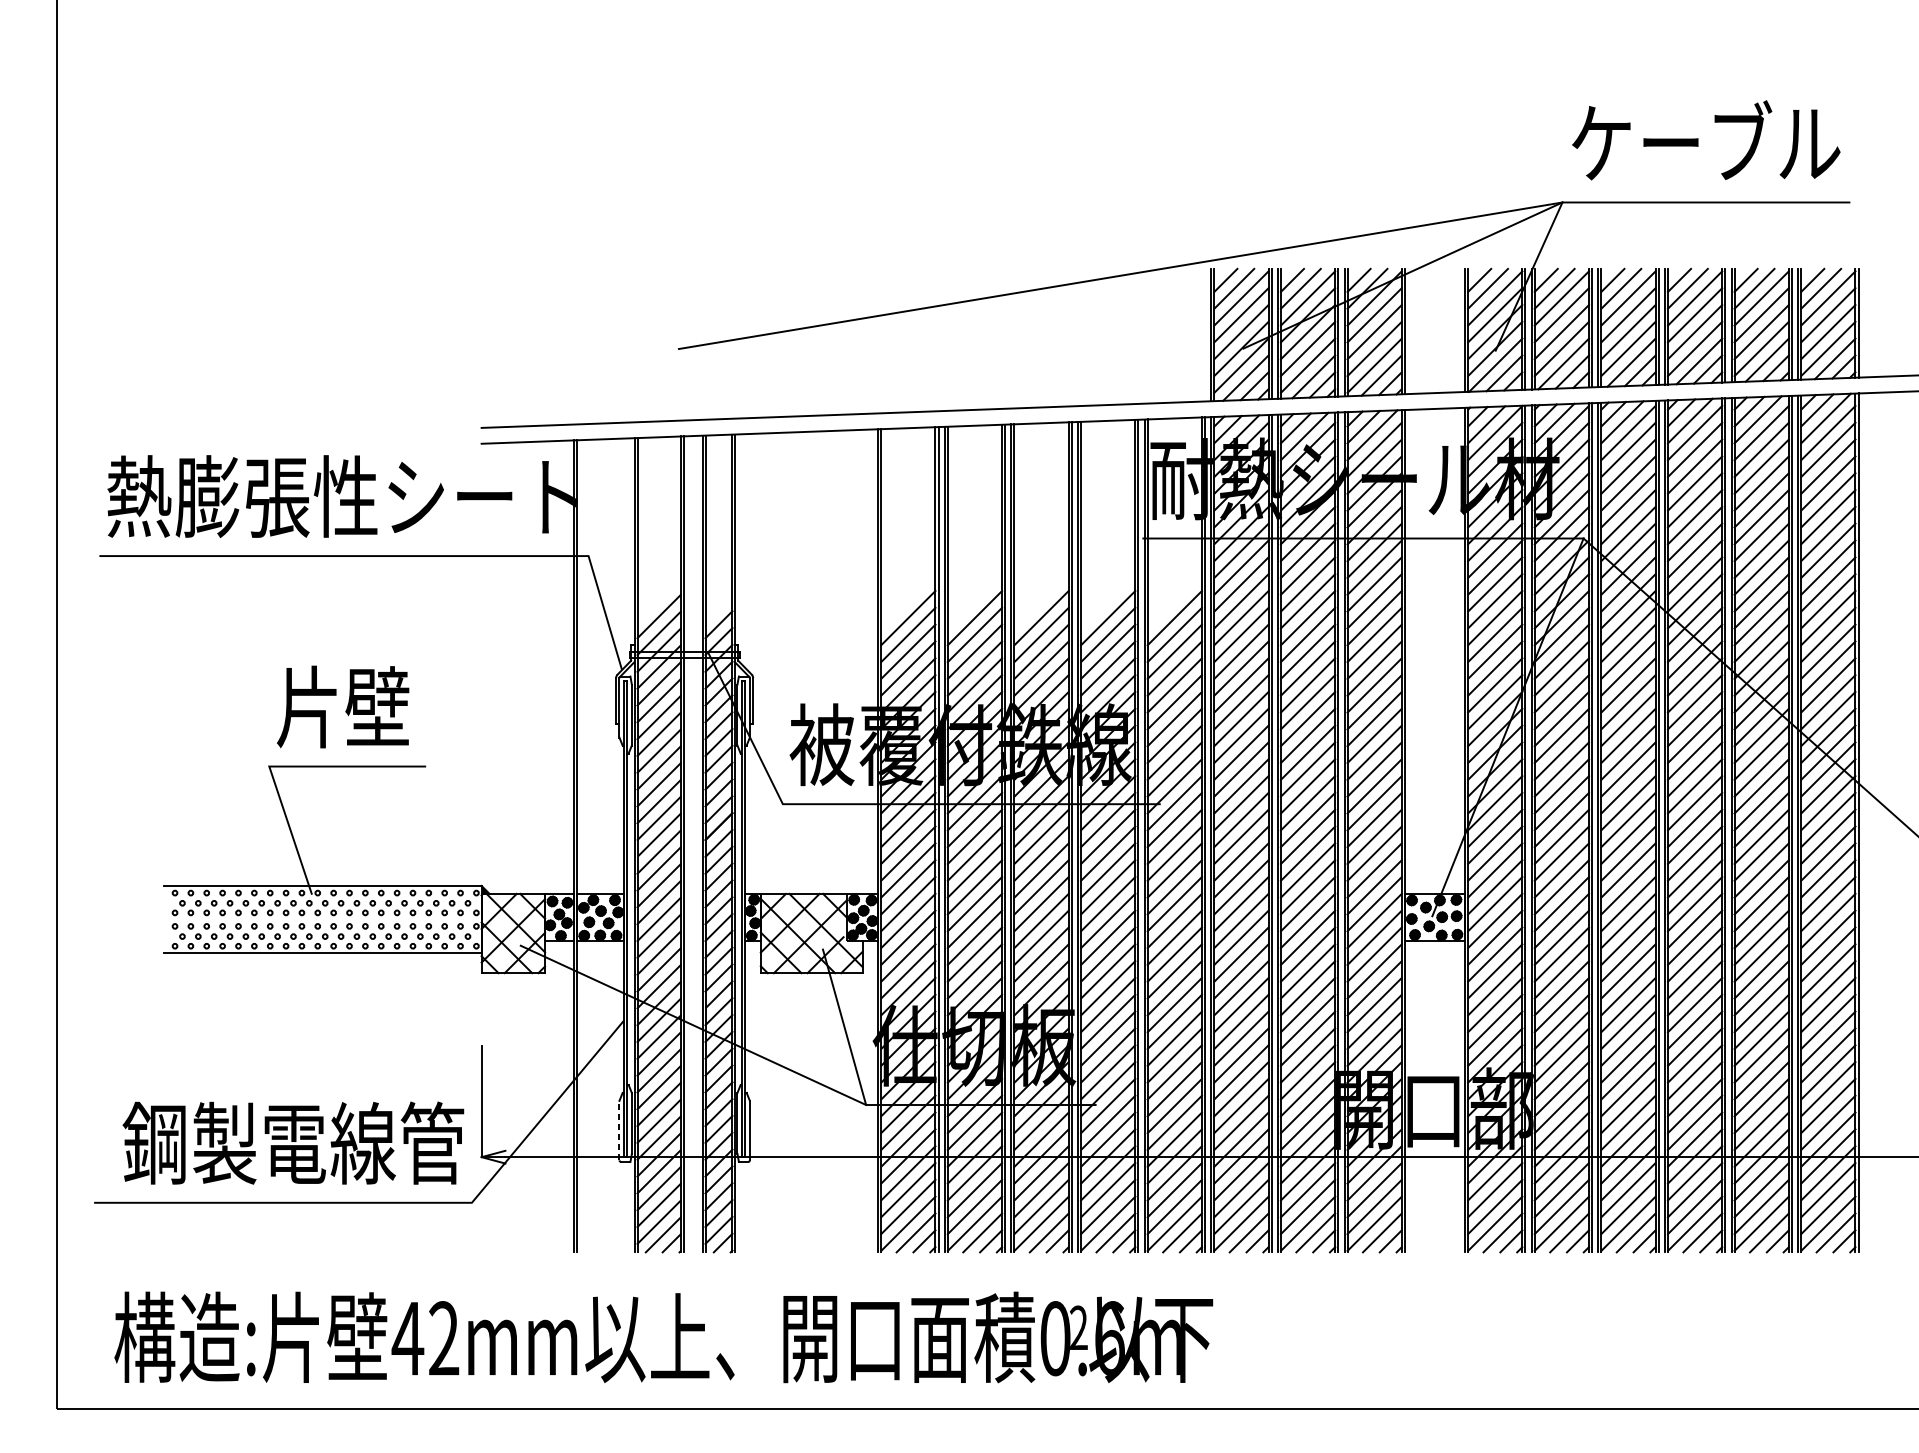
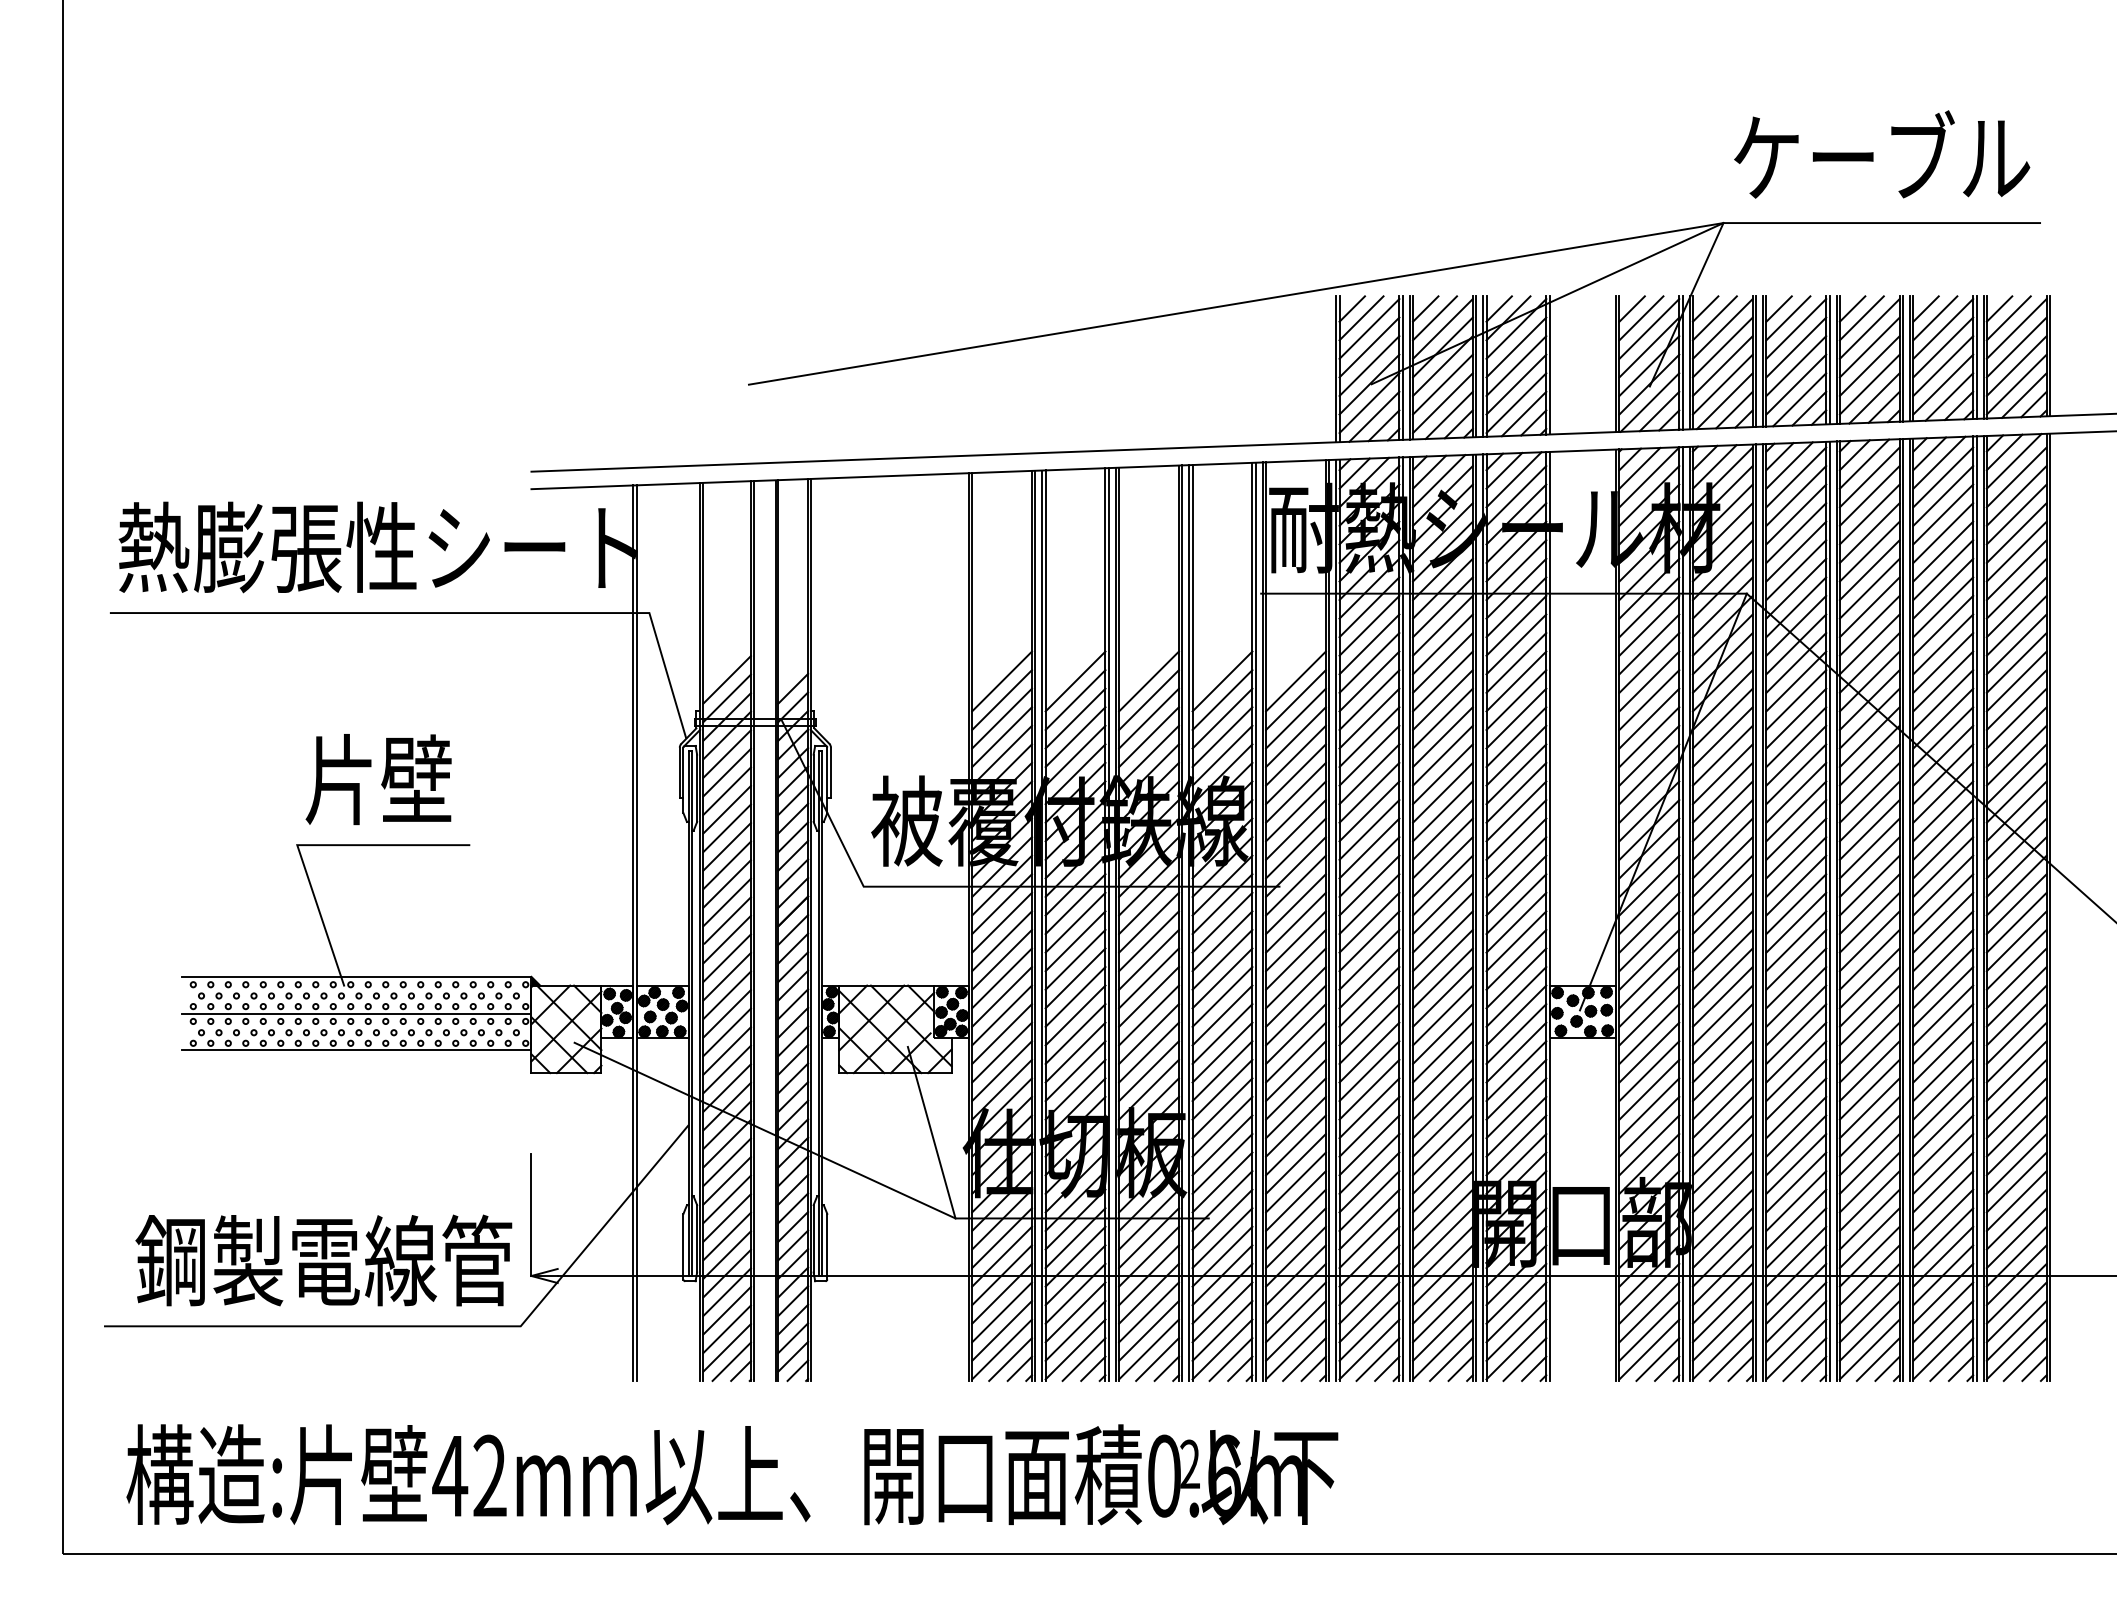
line: (322, 919) -> (356, 1013), added
line: (619, 1130) -> (683, 1246), dashed -> solid

